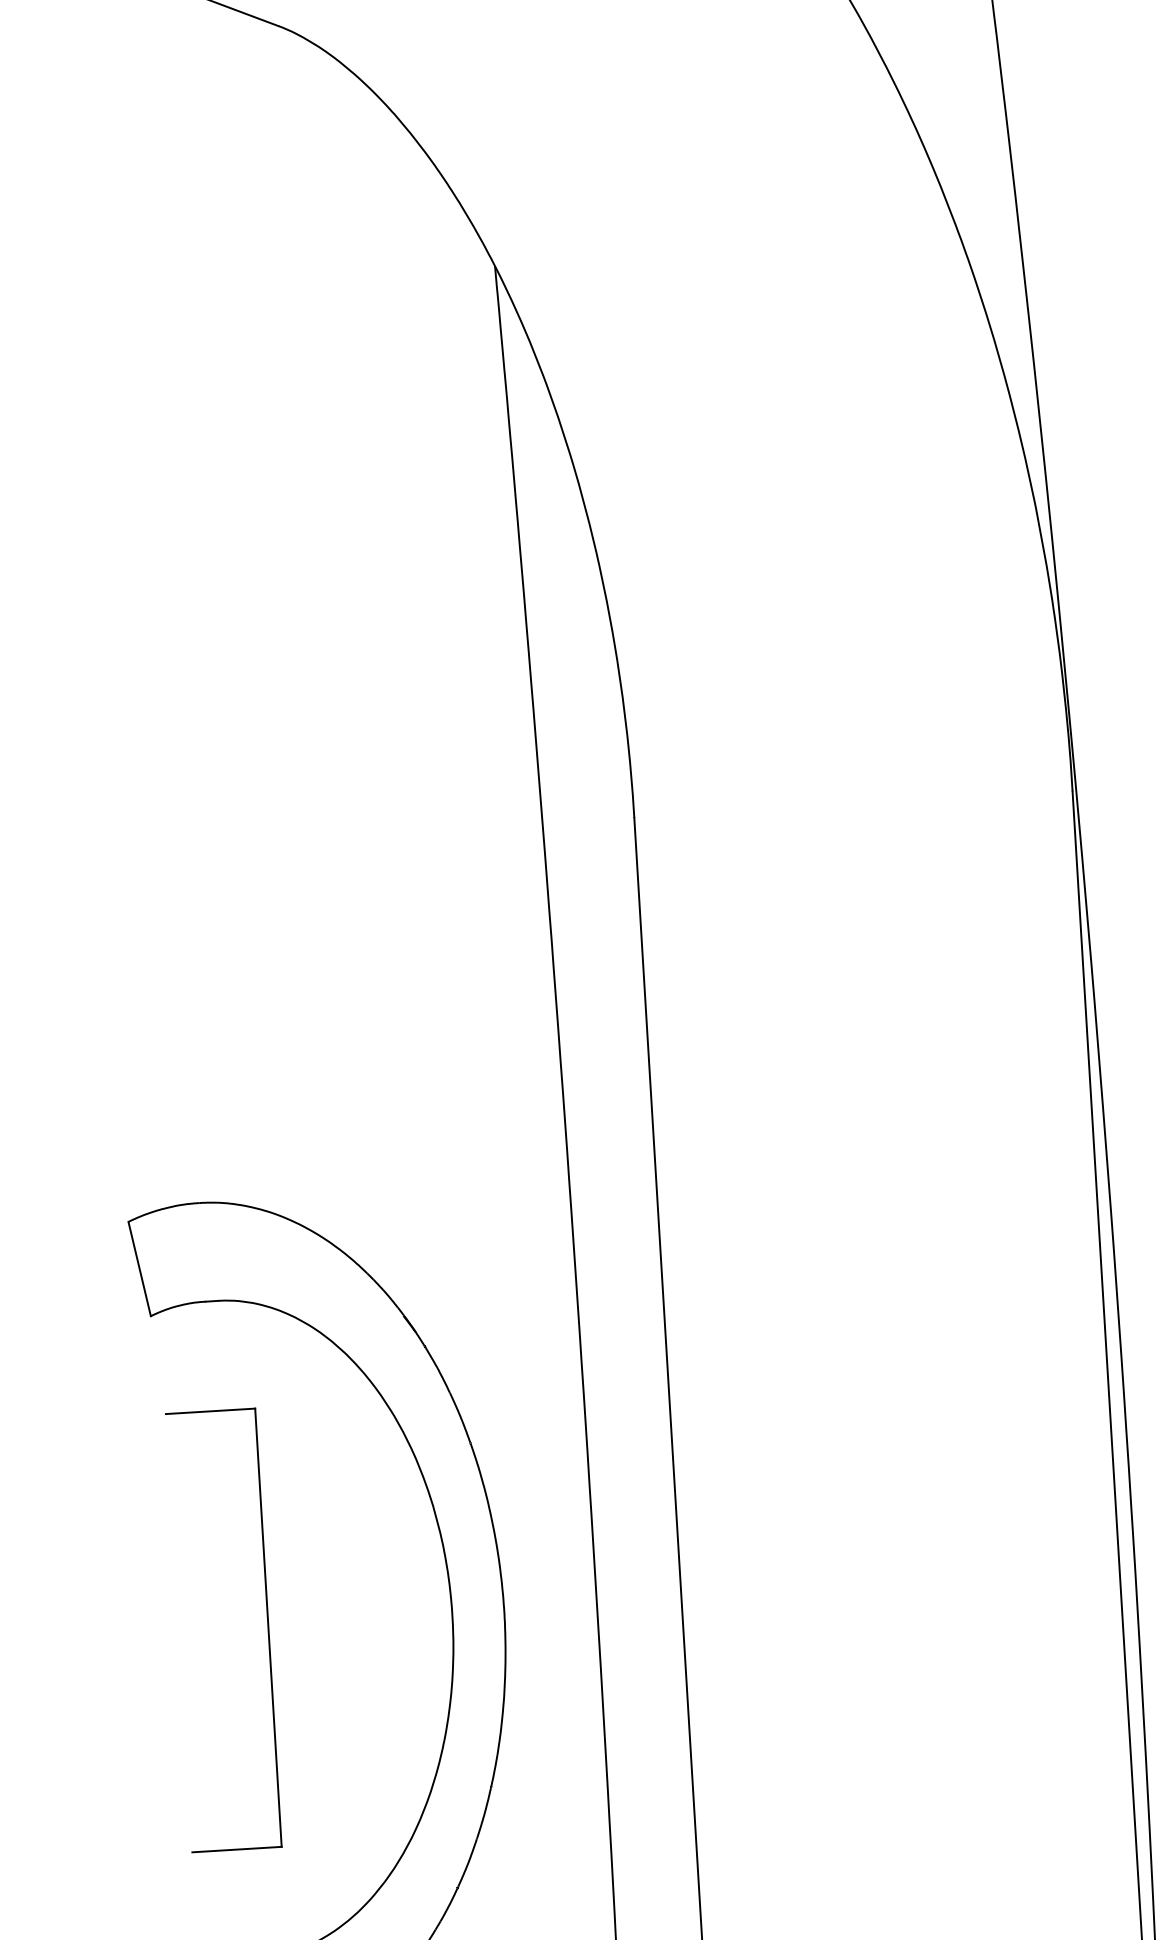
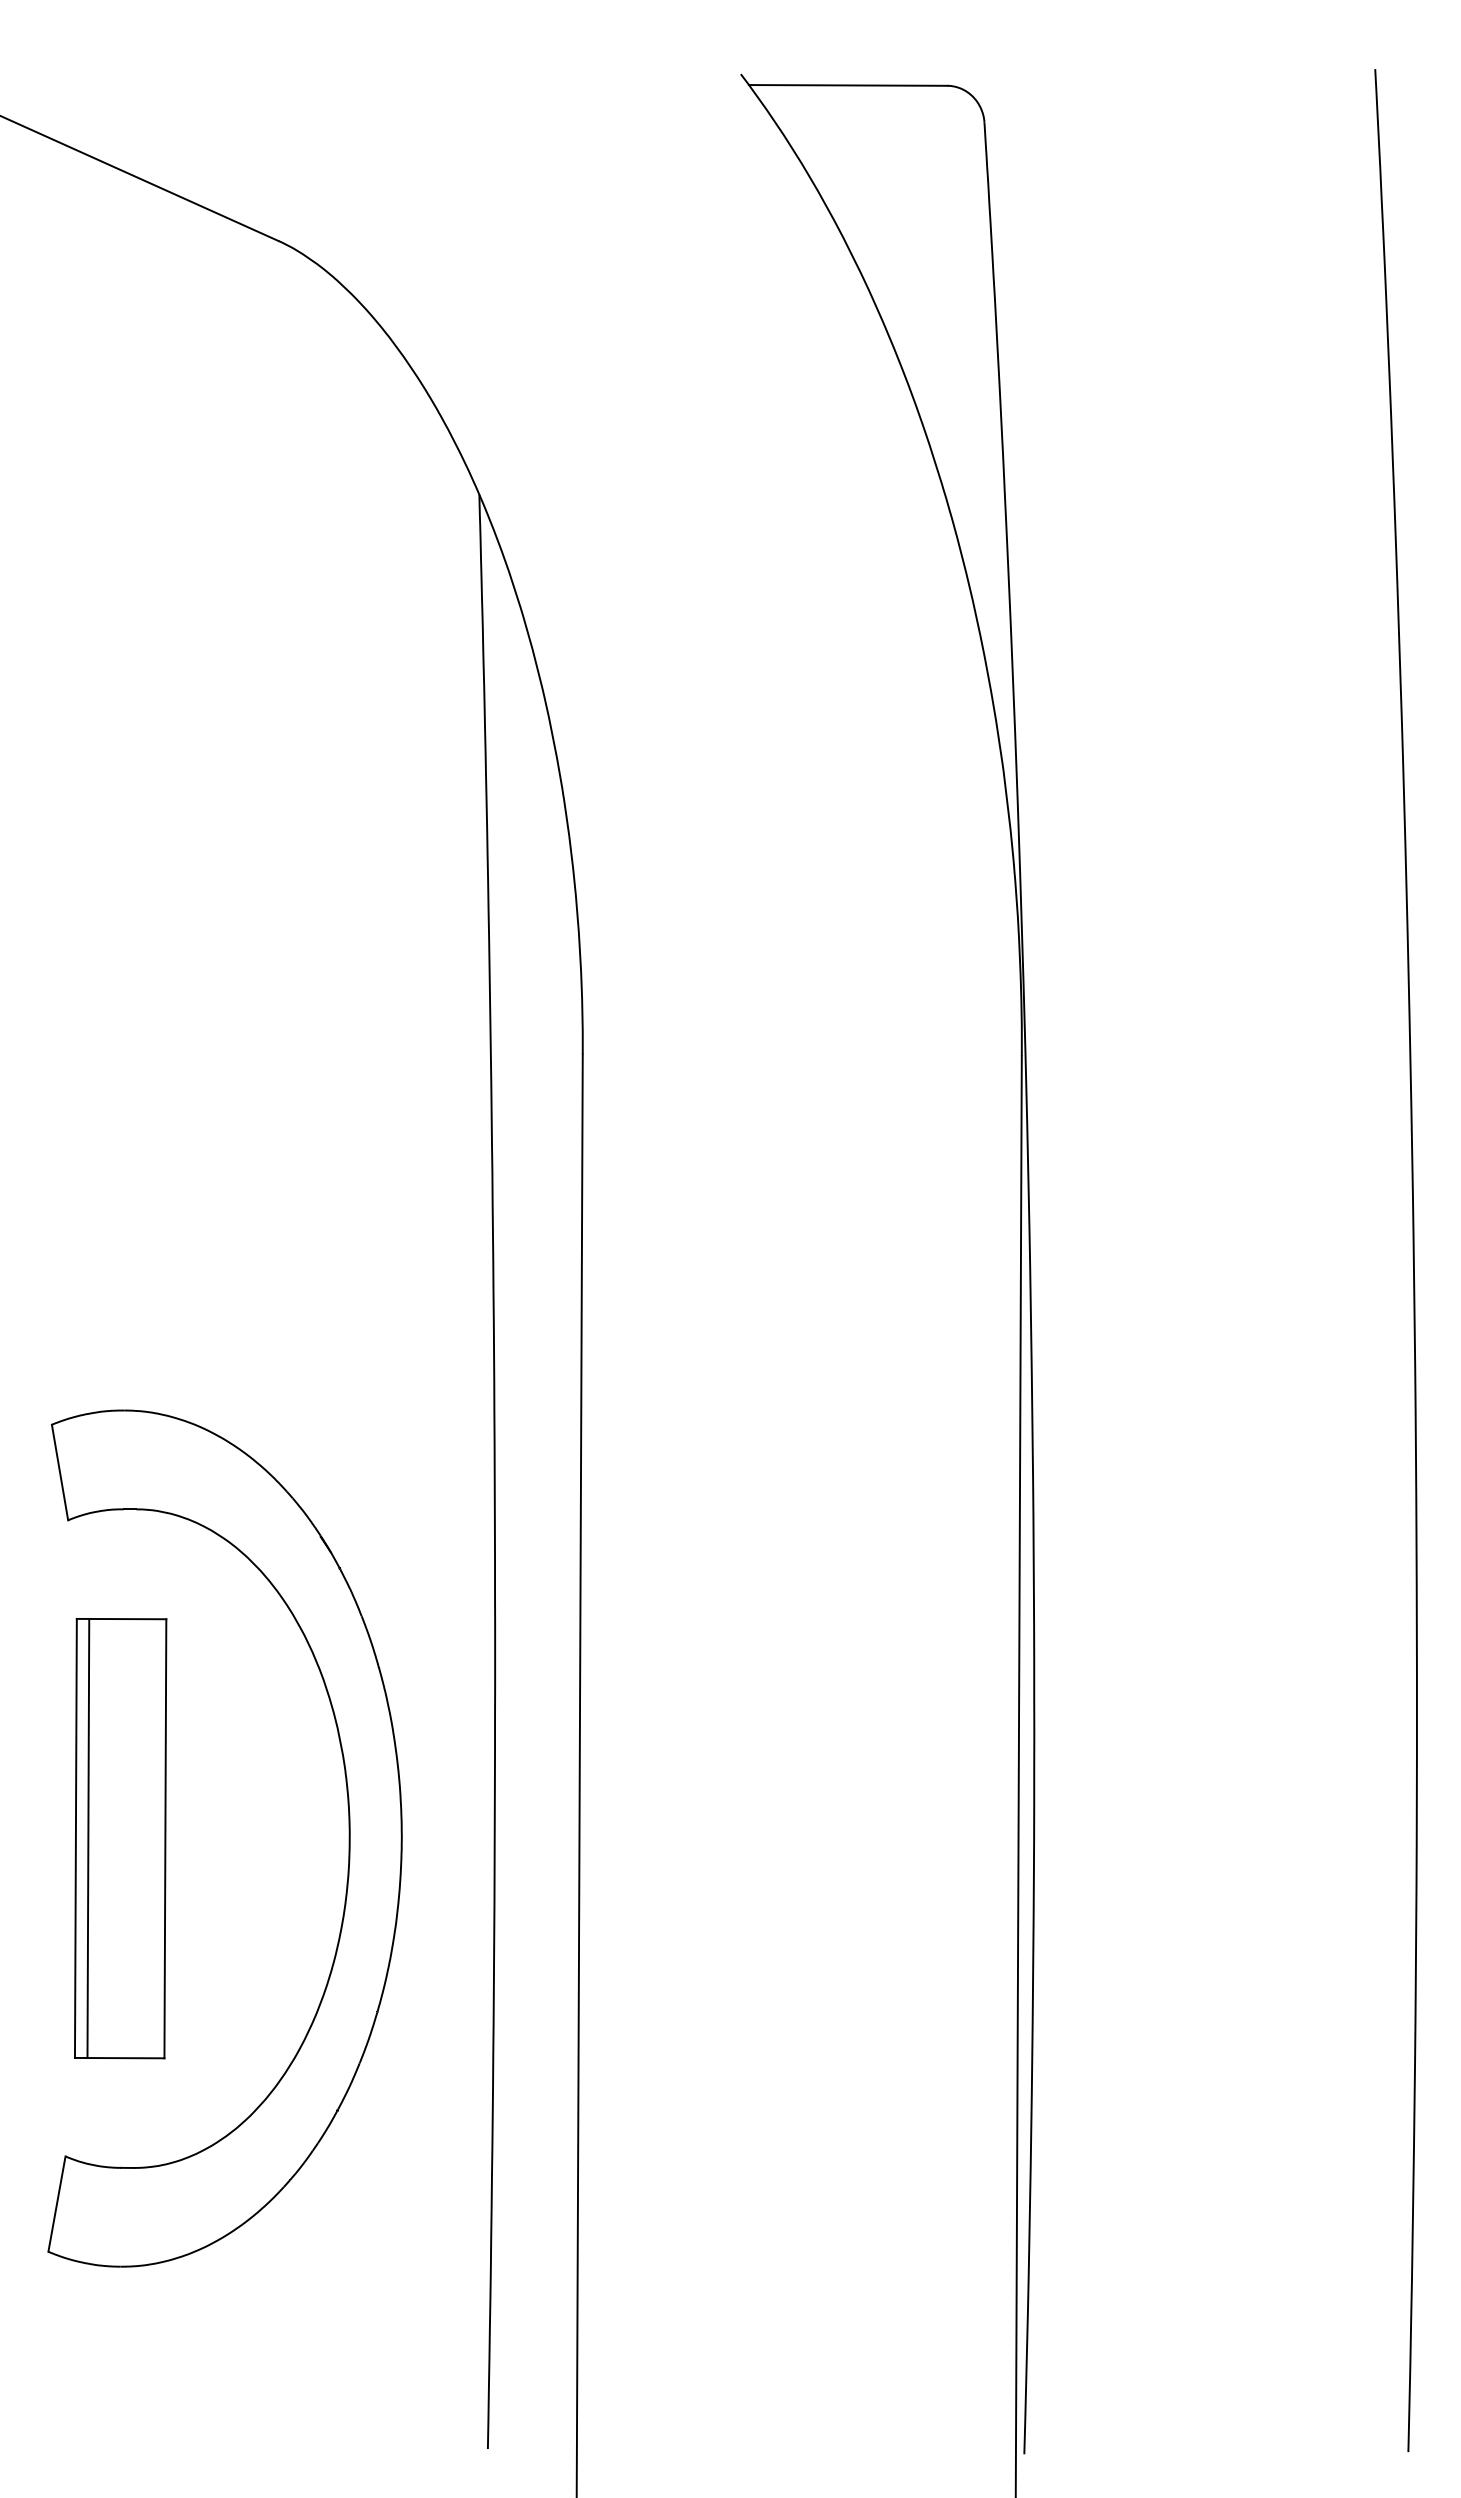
line: (191, 1631) -> (88, 1837), added
line: (178, 1632) -> (75, 1837), added

